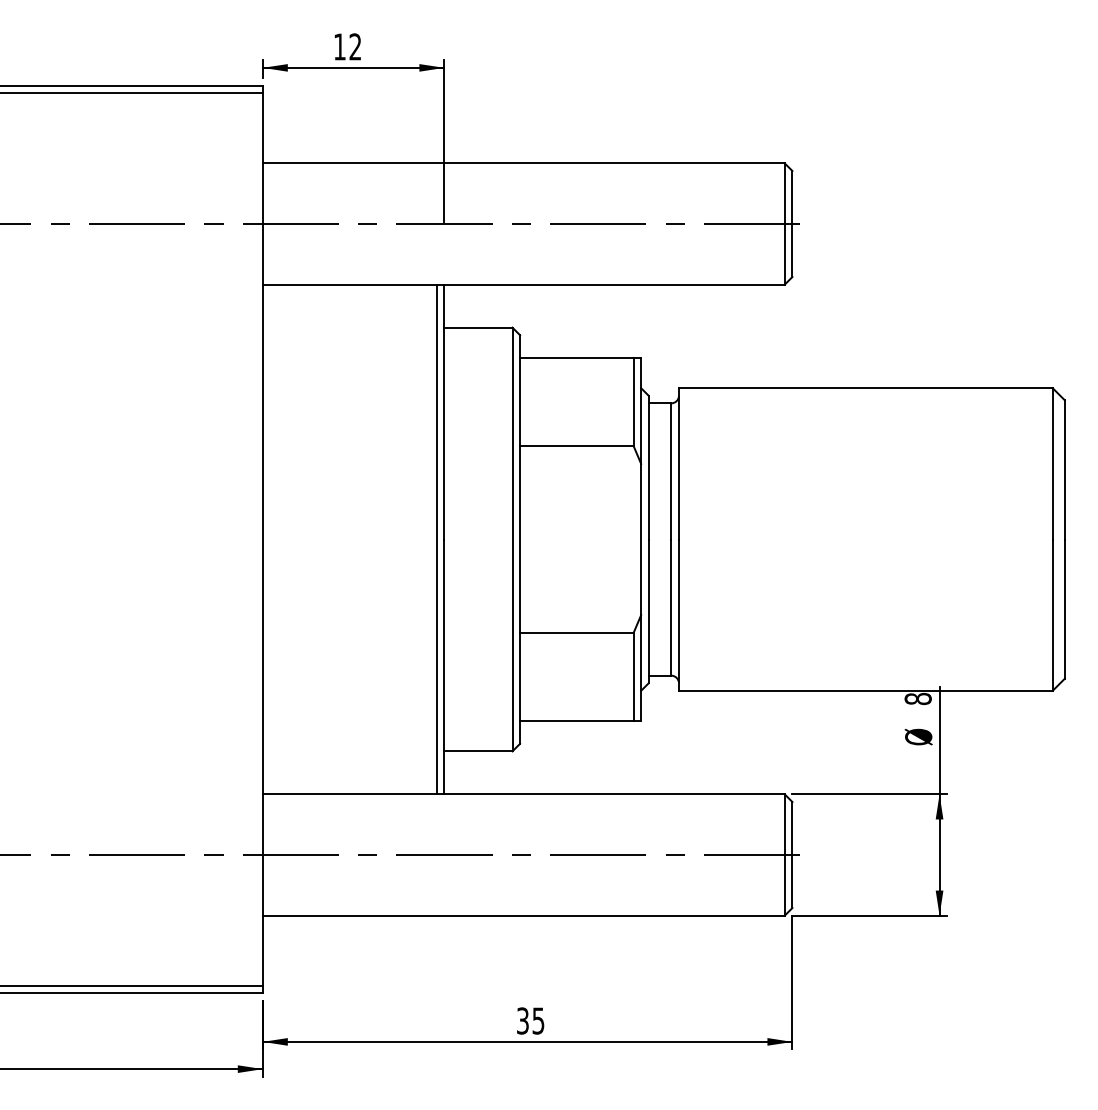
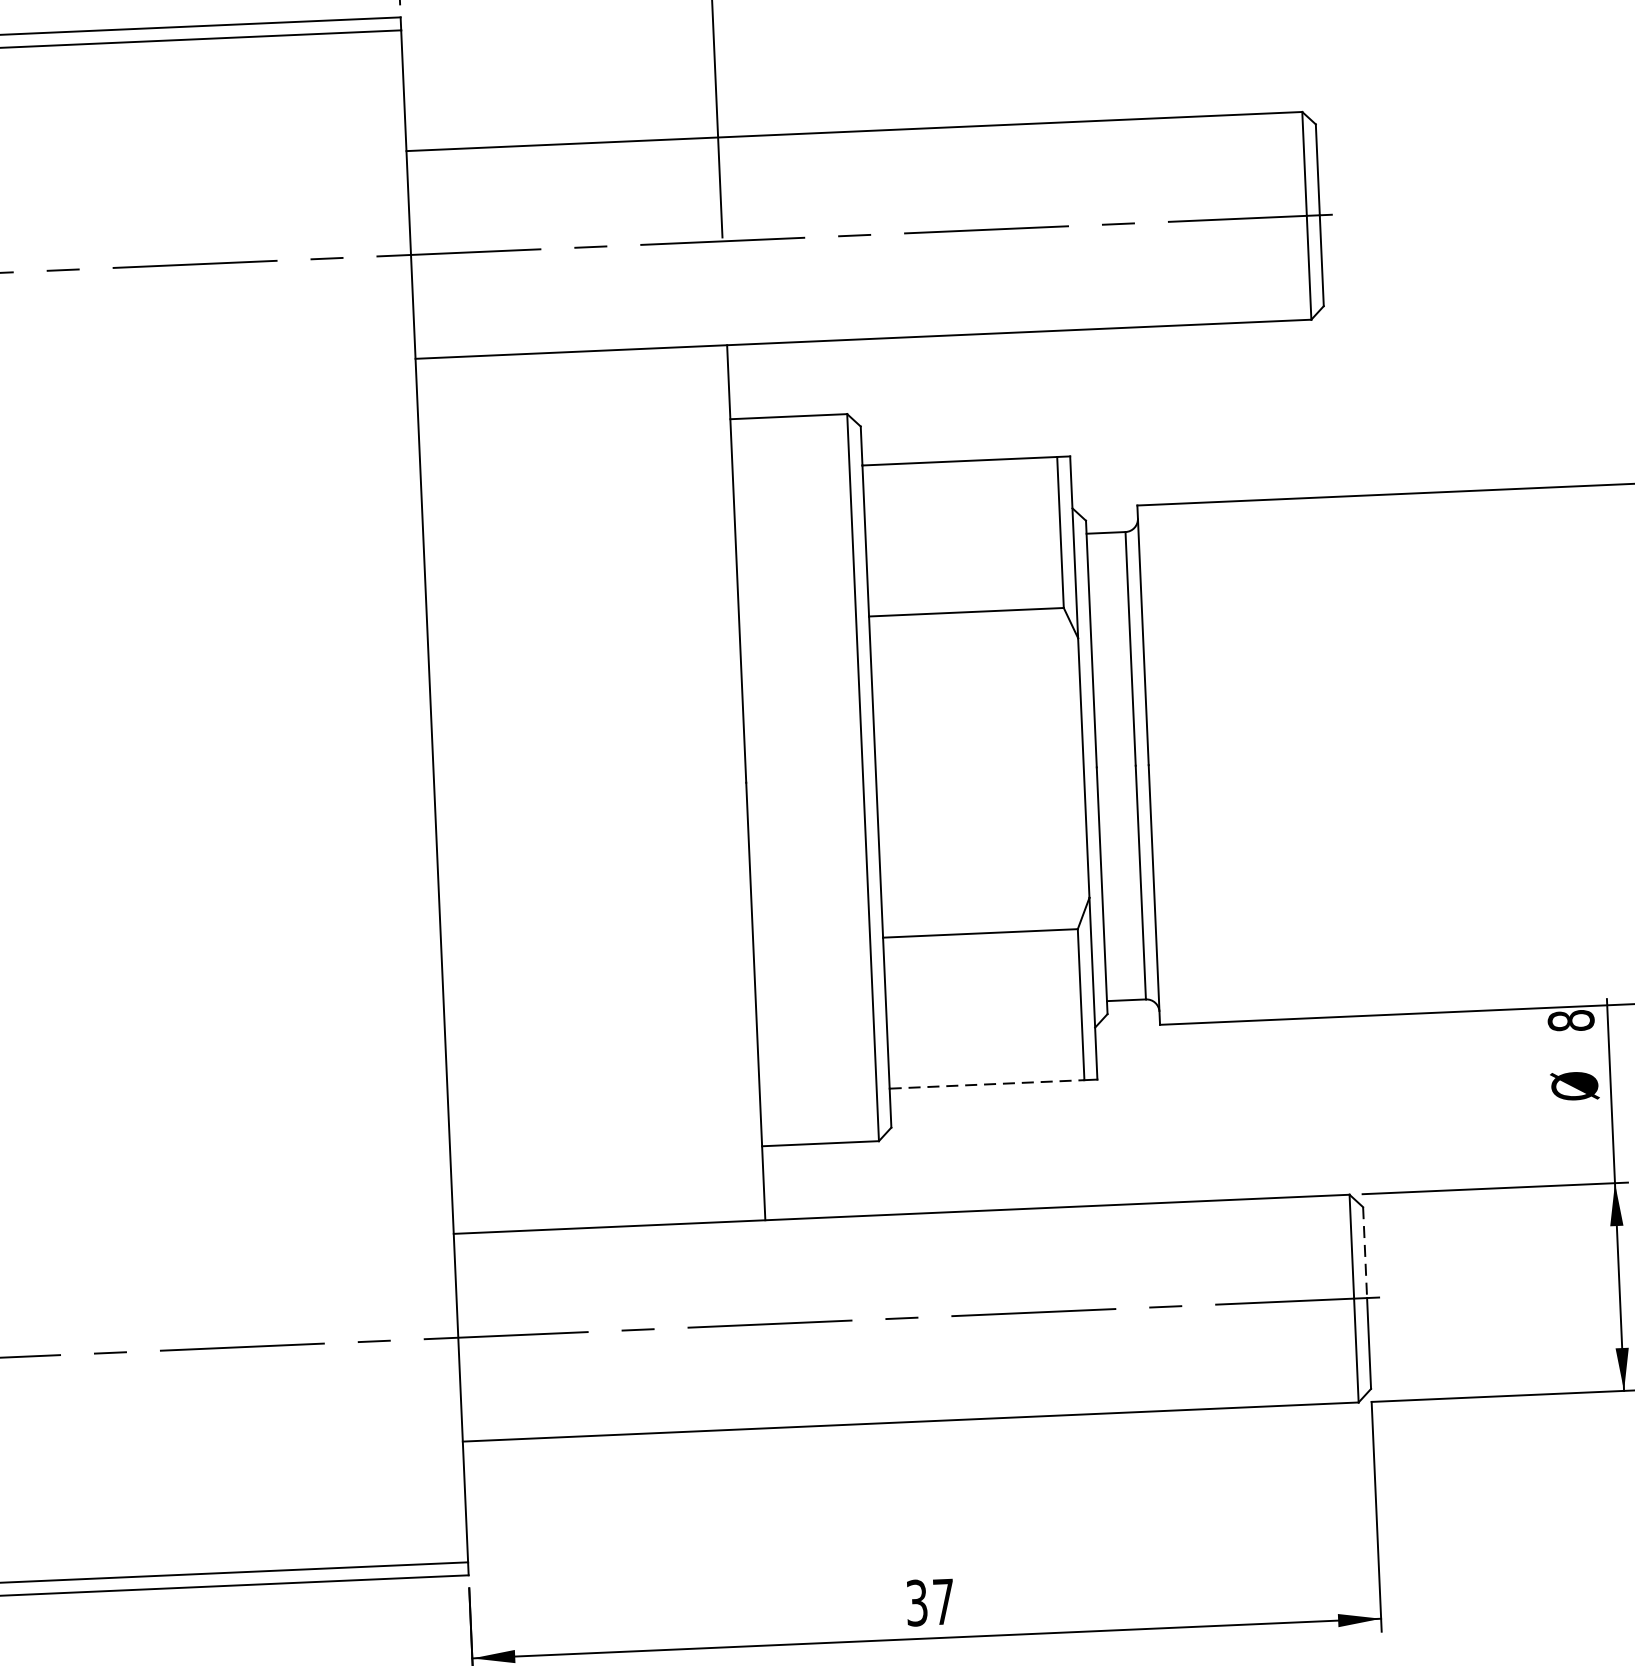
line: (436, 539) -> (732, 783), removed
line: (576, 721) -> (986, 1085), solid -> dashed
line: (792, 829) -> (1365, 1254), solid -> dashed
text: (538, 1020) -> (943, 1601), 35 -> 37

